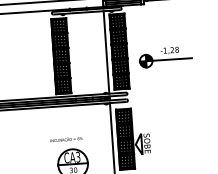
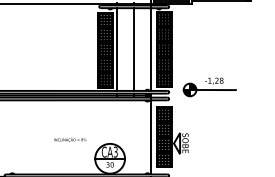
line: (89, 53) -> (134, 49), added
line: (73, 54) -> (117, 49), added
part: (165, 57) -> (209, 87), moved
text: (66, 139) -> (70, 139), moved

